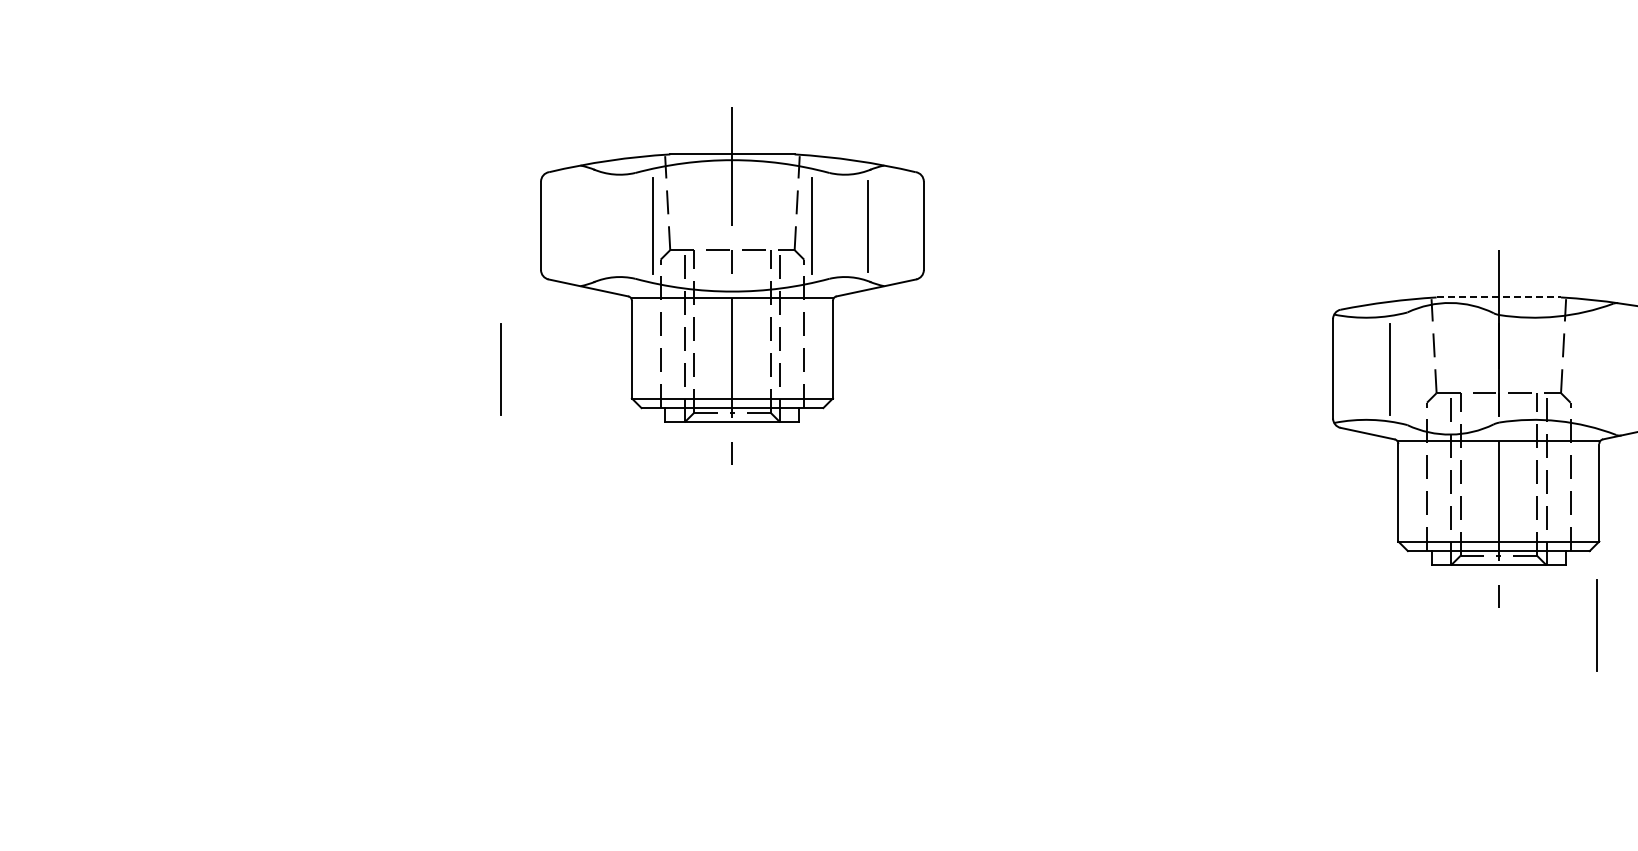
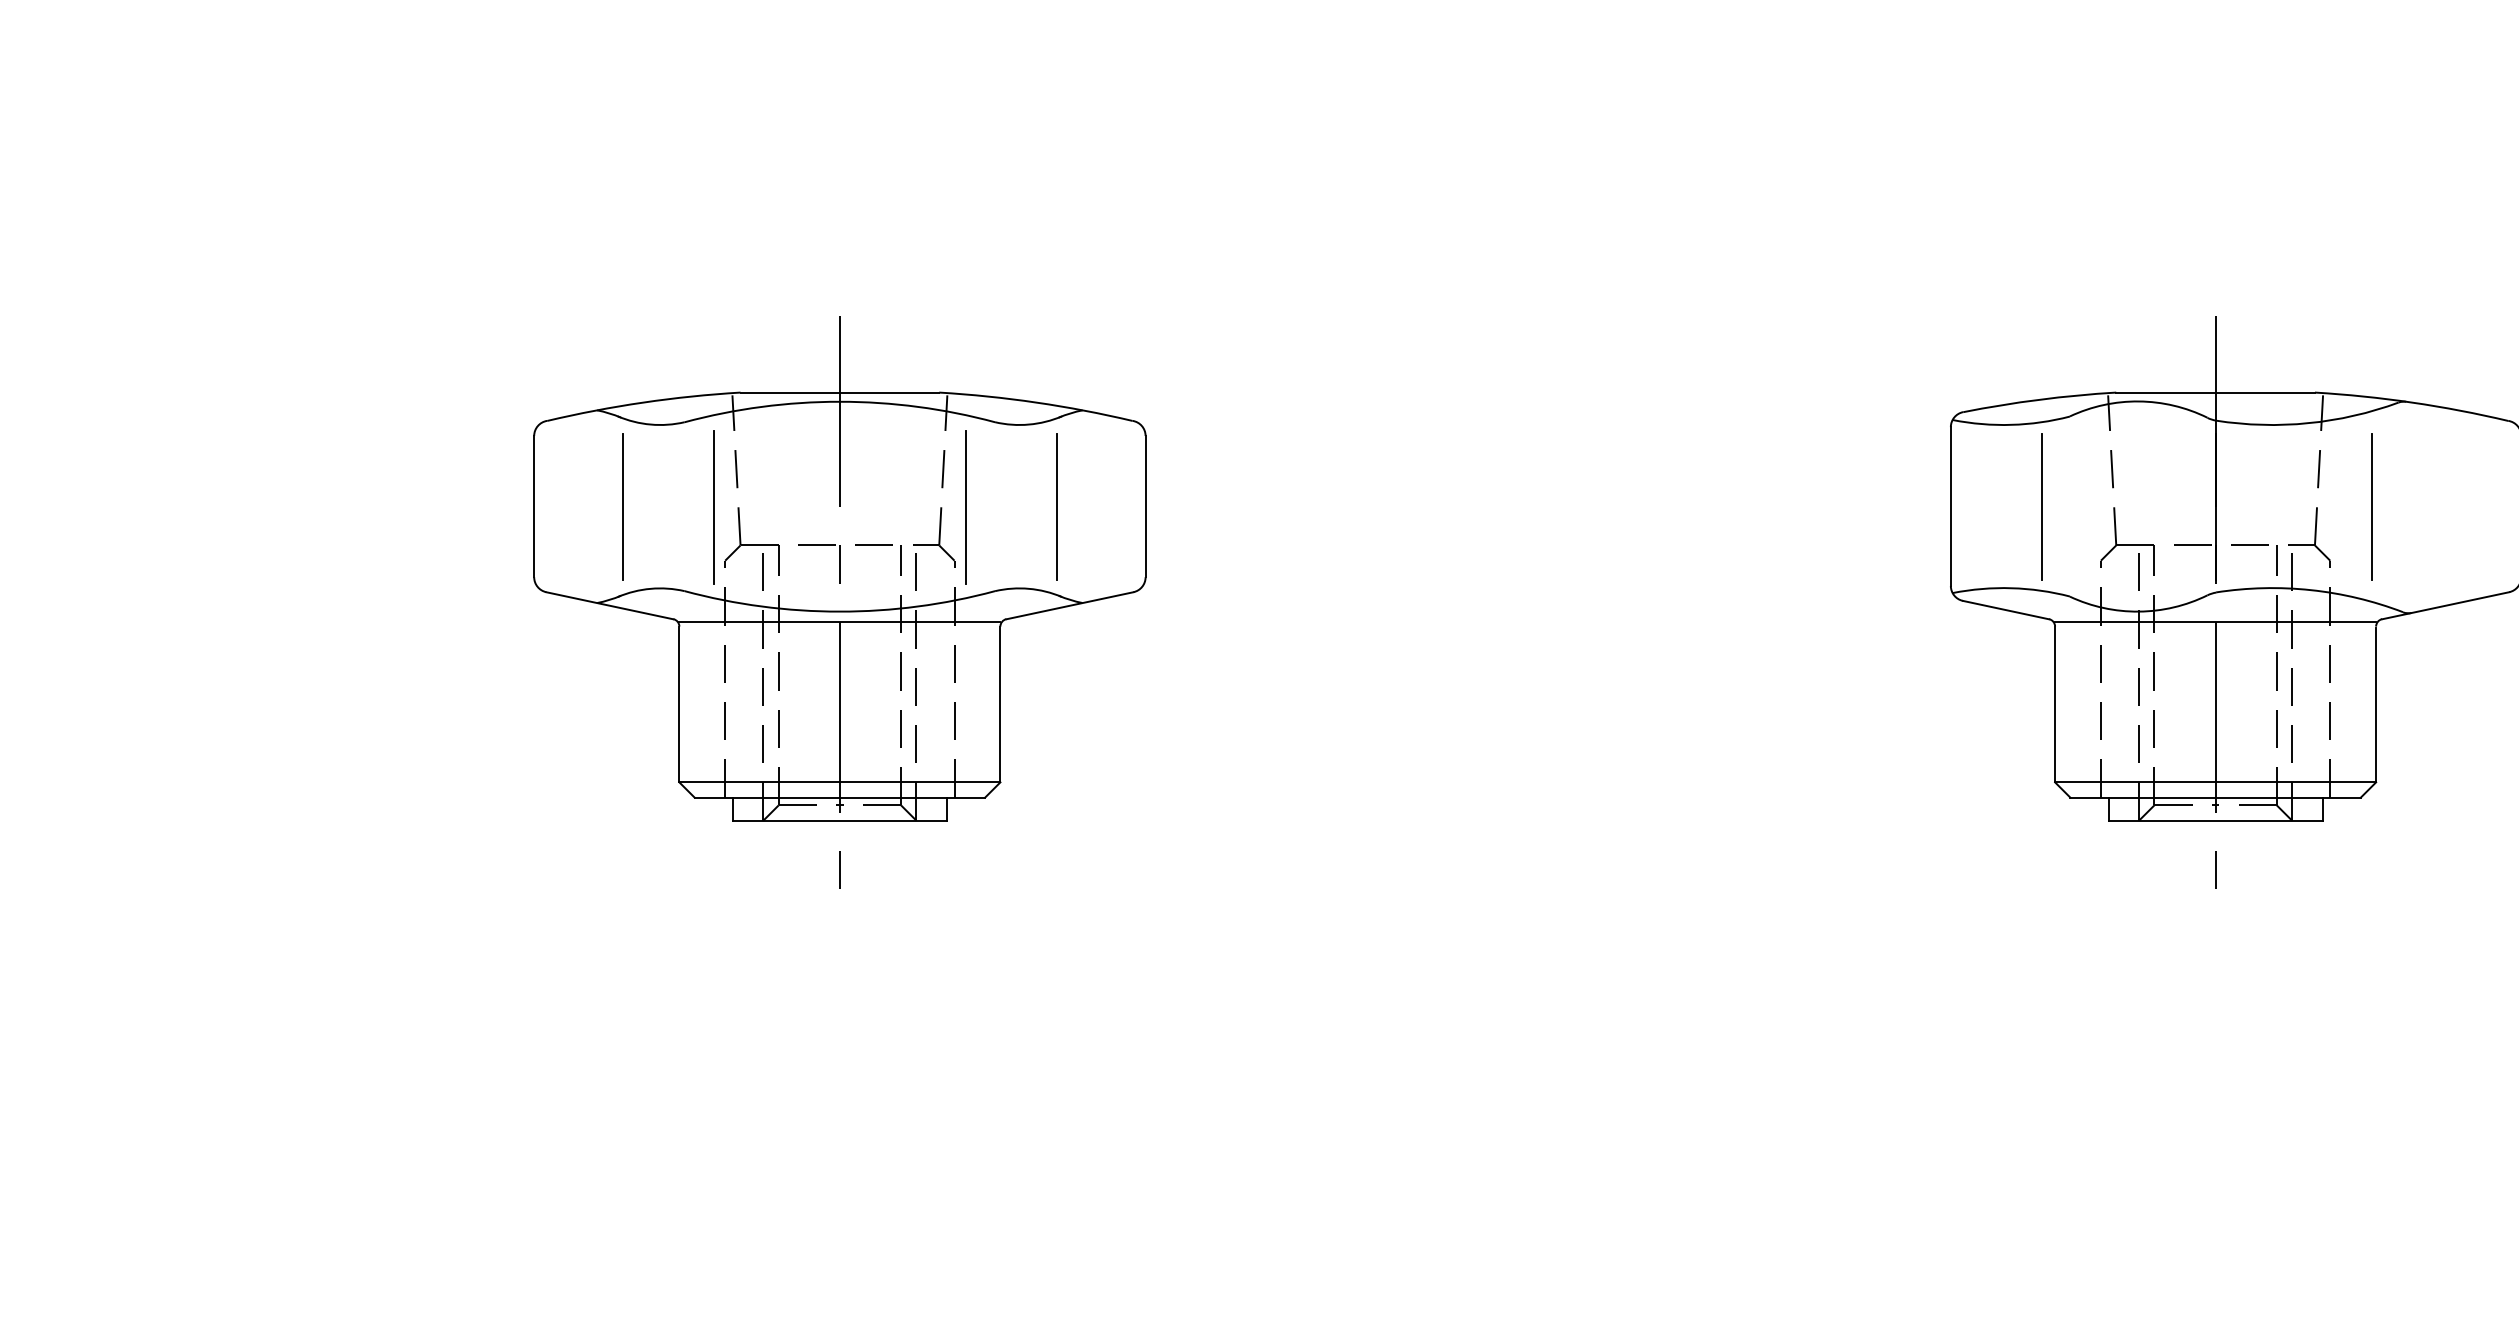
part: (732, 285) -> (839, 601), moved
line: (1499, 297) -> (2216, 392), dashed -> solid
line: (1596, 625) -> (2371, 507), moved

